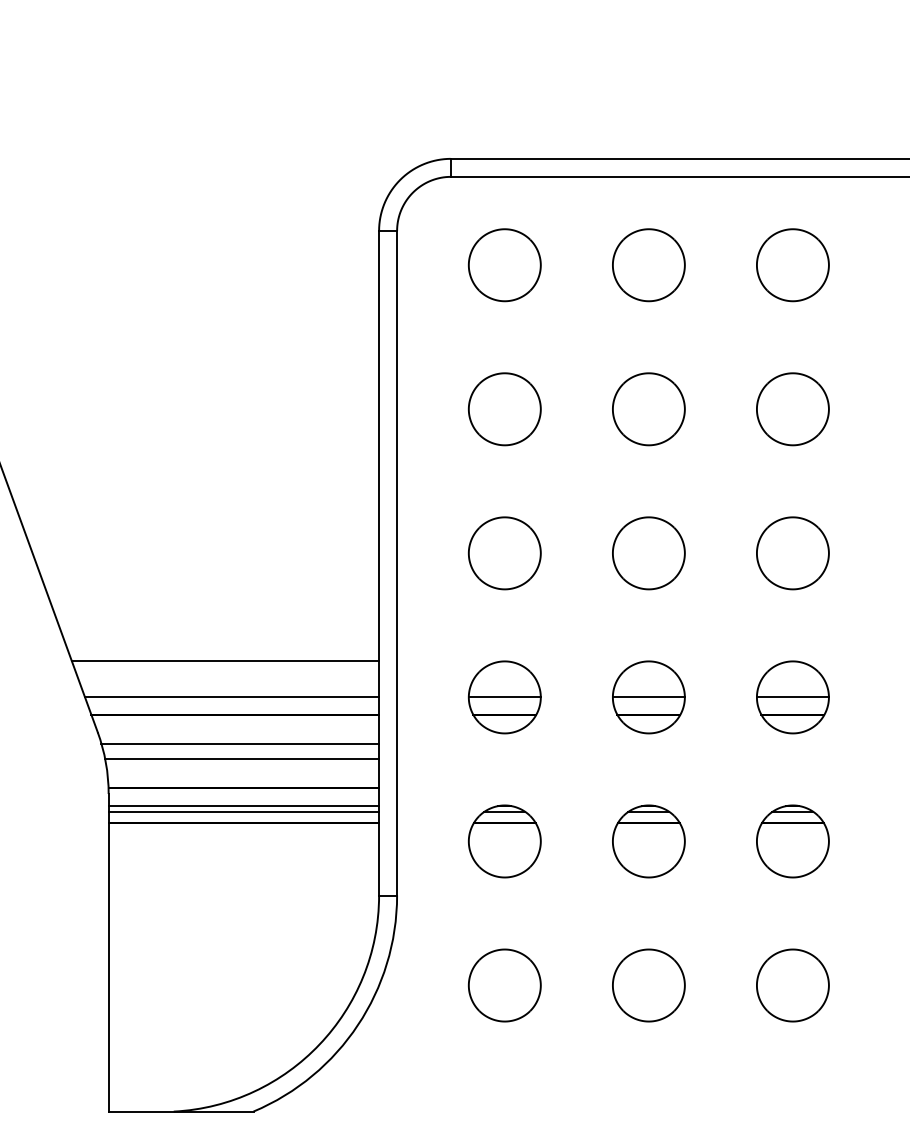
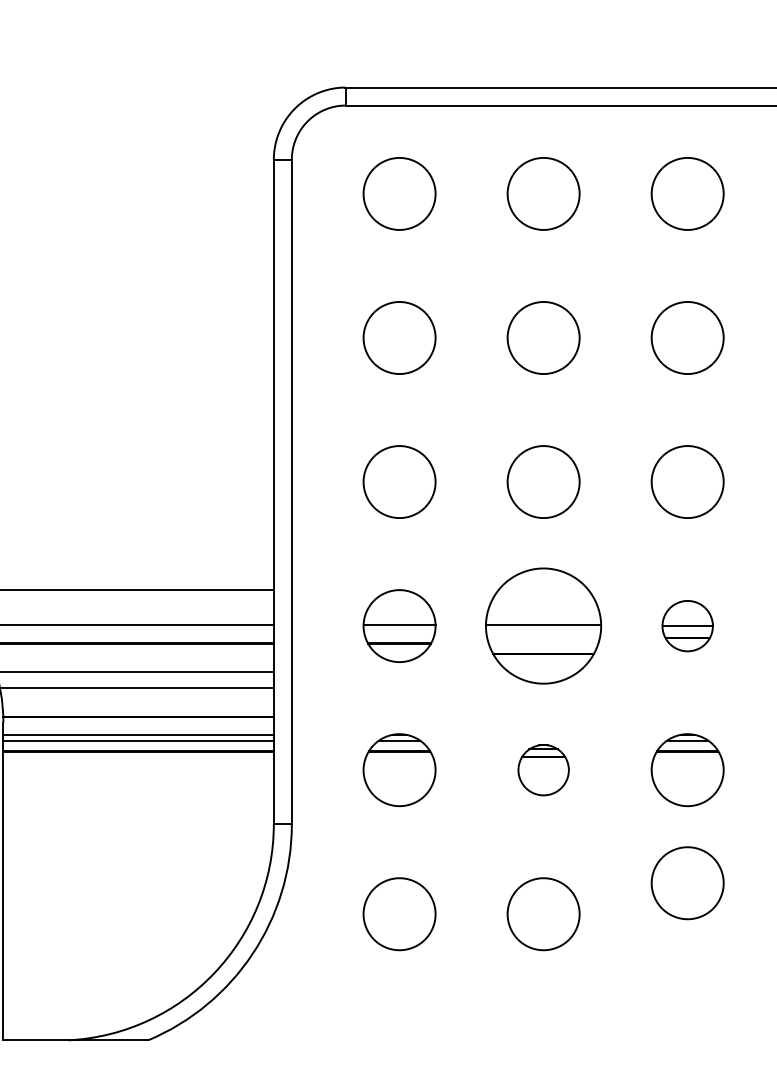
part: (648, 697) -> (543, 626), size x1.6
part: (792, 697) -> (687, 626), size x0.7
part: (648, 841) -> (543, 770), size x0.7
part: (792, 985) -> (687, 883), moved

